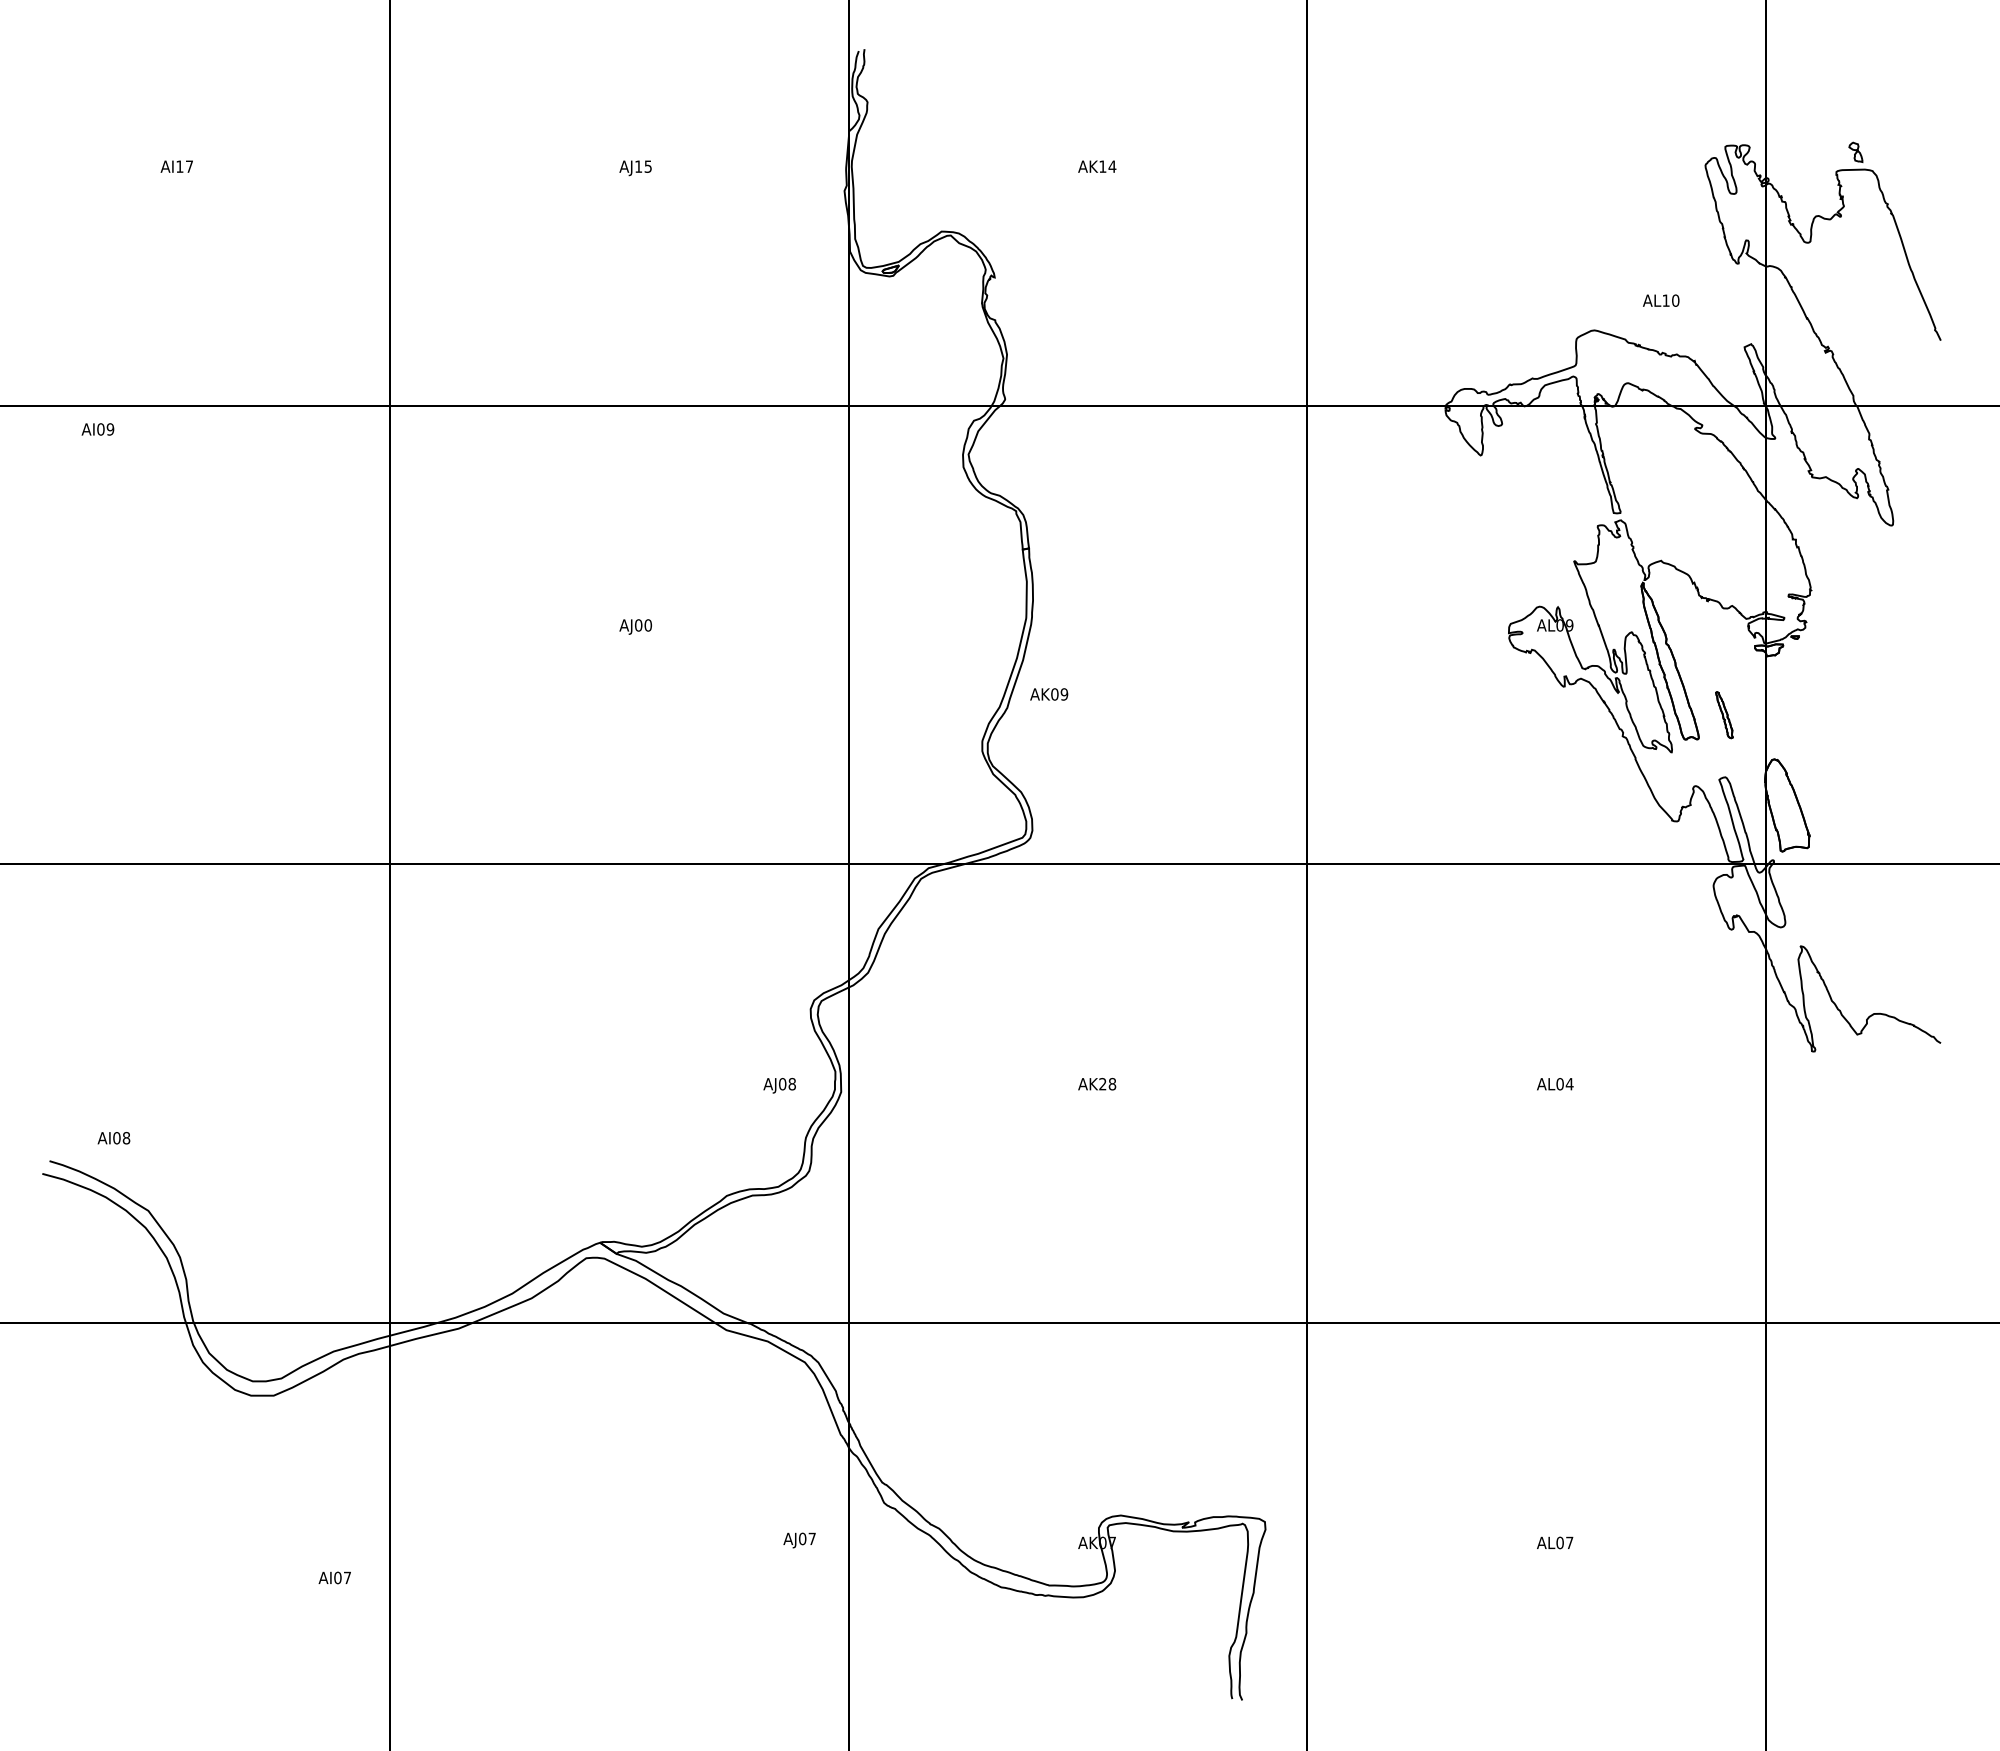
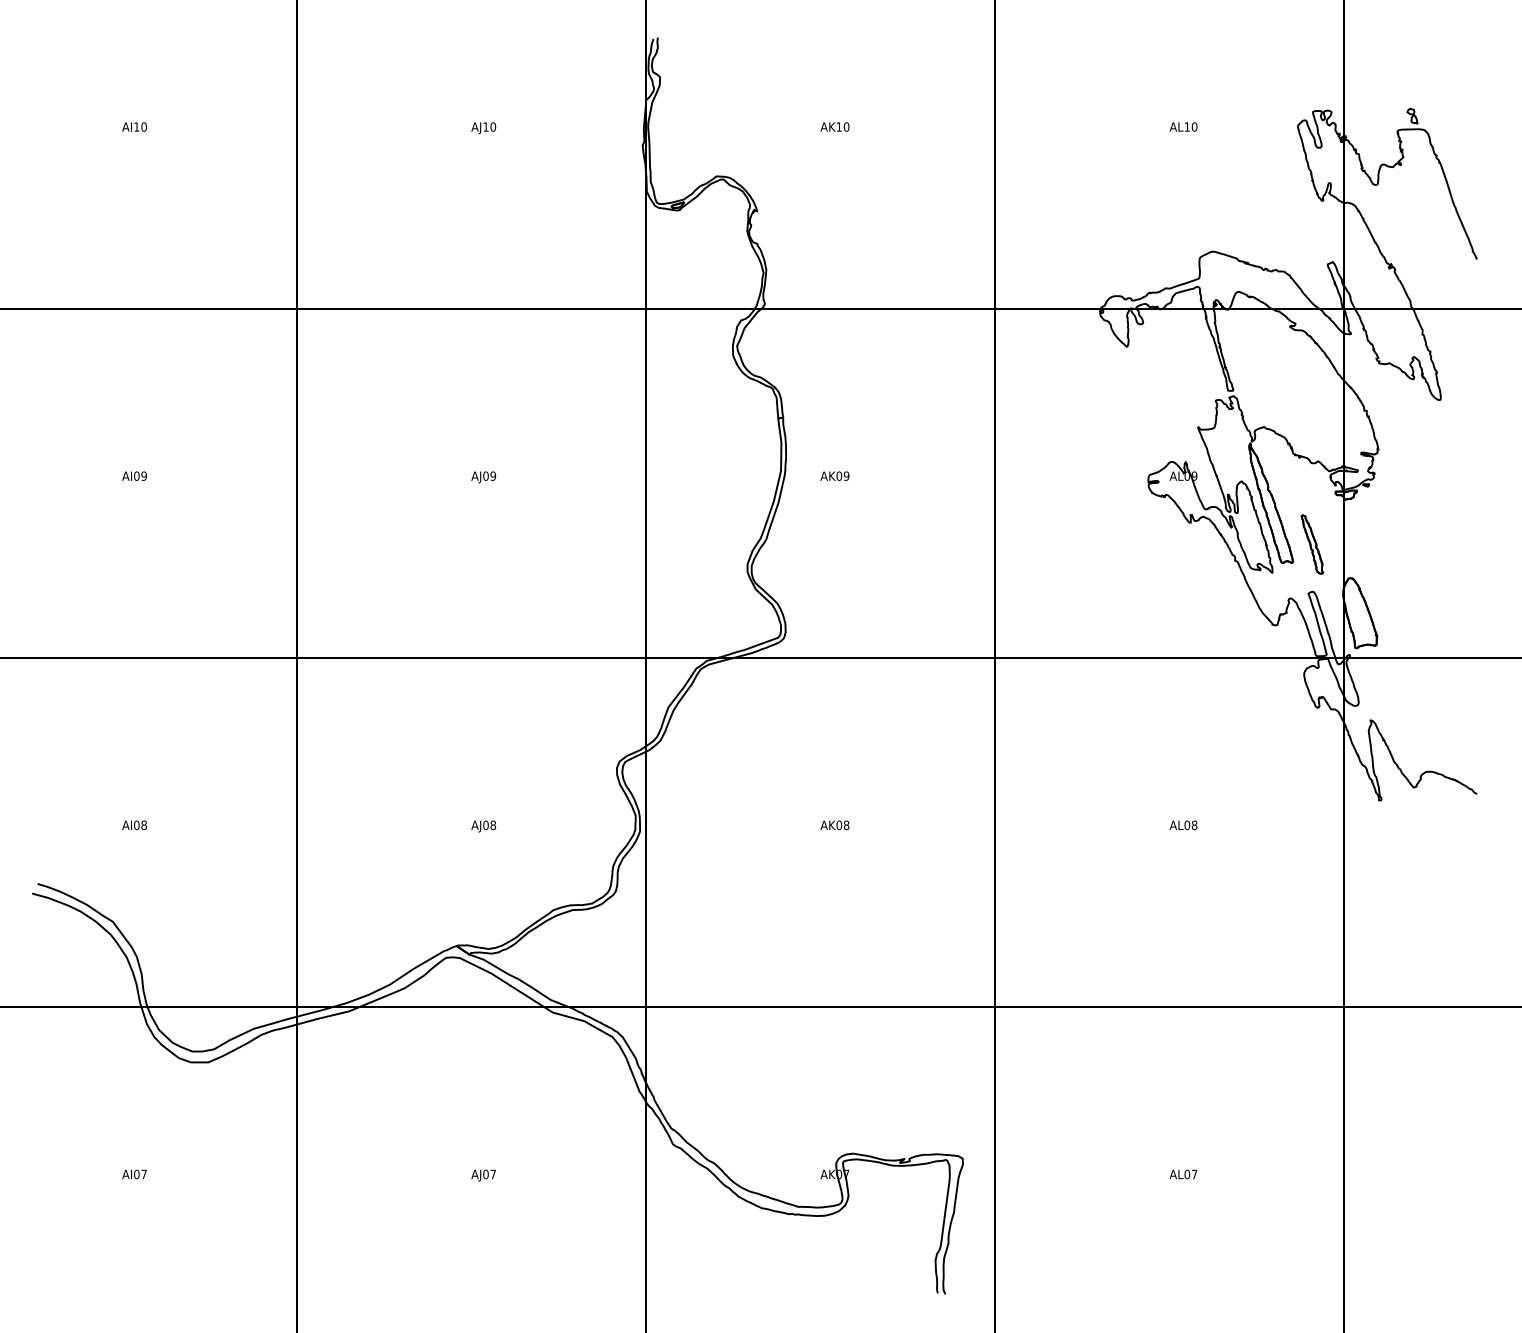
text: (189, 166) -> (144, 126), AI17 -> AI10
text: (648, 166) -> (493, 126), AJ15 -> AJ10
text: (1112, 166) -> (846, 126), AK14 -> AK10
text: (1661, 300) -> (1183, 126), moved
text: (97, 429) -> (134, 476), moved
text: (647, 625) -> (492, 476), AJ00 -> AJ09
text: (1049, 694) -> (835, 476), moved
part: (1724, 714) -> (1312, 543), size x1.67
text: (1102, 1084) -> (839, 825), AK28 -> AK08
text: (1569, 1084) -> (1194, 825), AL04 -> AL08
text: (779, 1085) -> (483, 826), moved
text: (113, 1138) -> (134, 825), moved
text: (799, 1540) -> (483, 1175), moved
text: (334, 1577) -> (134, 1174), moved

